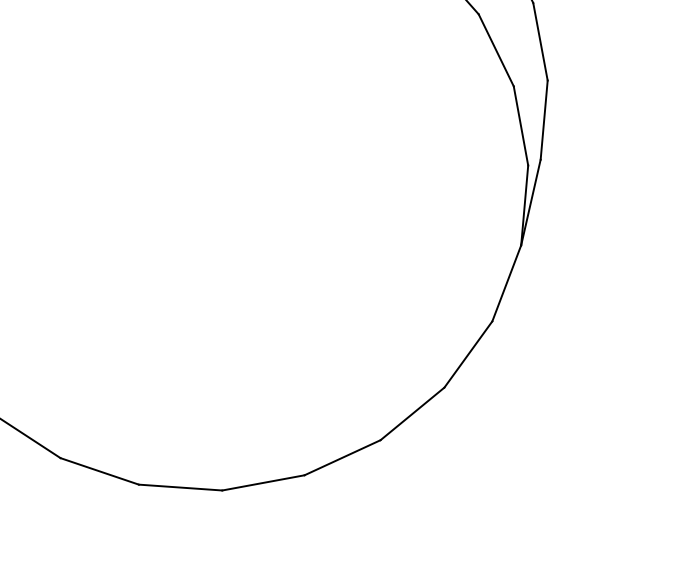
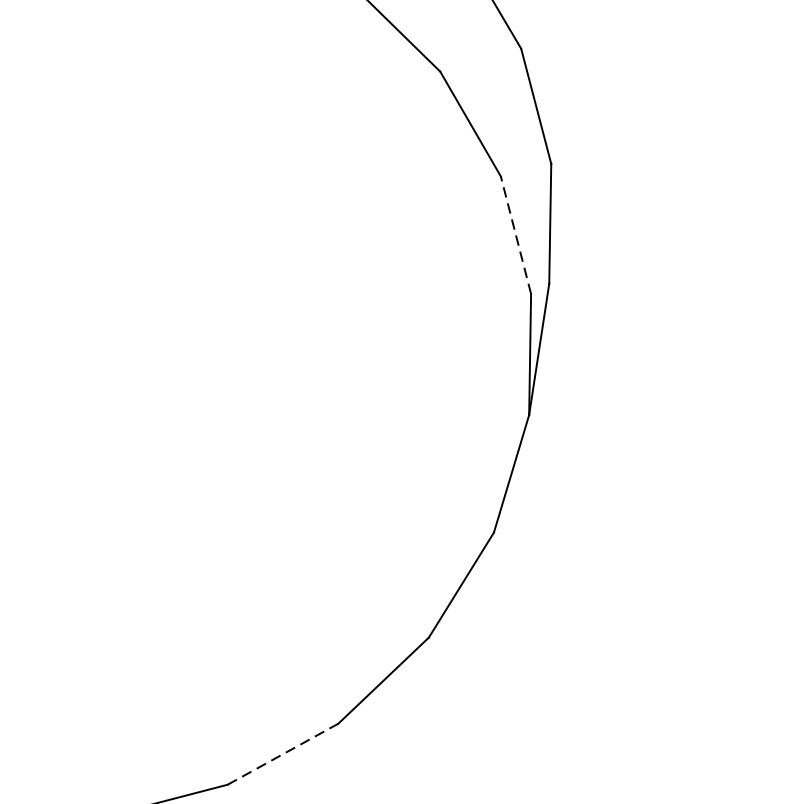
line: (520, 125) -> (515, 234), solid -> dashed
line: (342, 457) -> (282, 753), solid -> dashed

